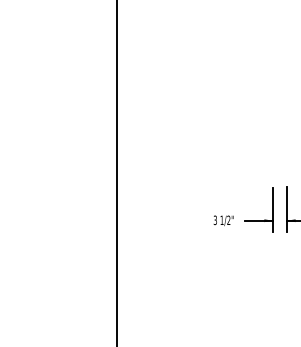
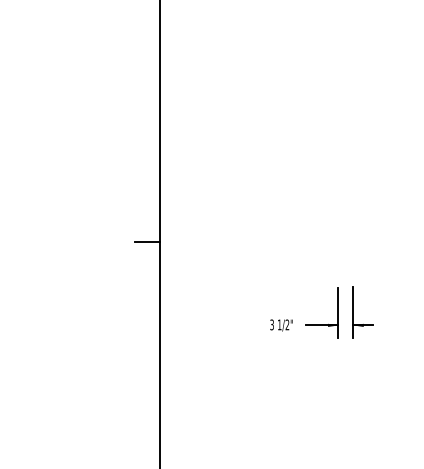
line: (105, 148) -> (146, 242), added

